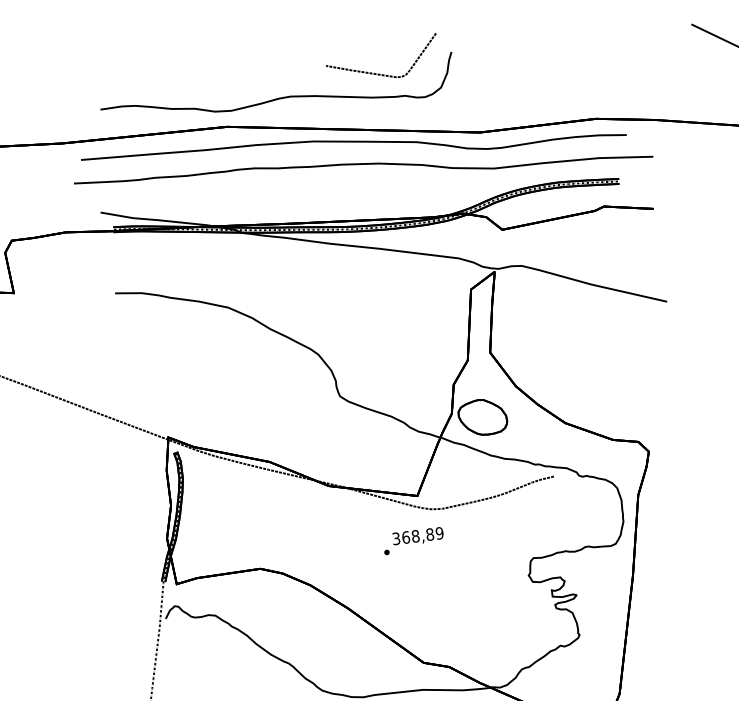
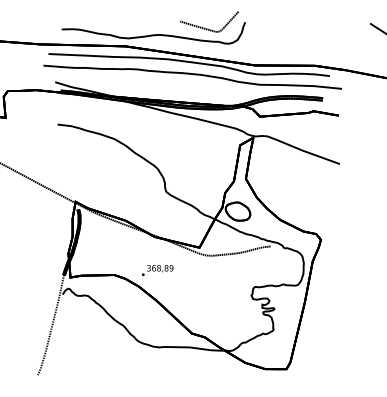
text: (413, 540) -> (157, 270), moved

